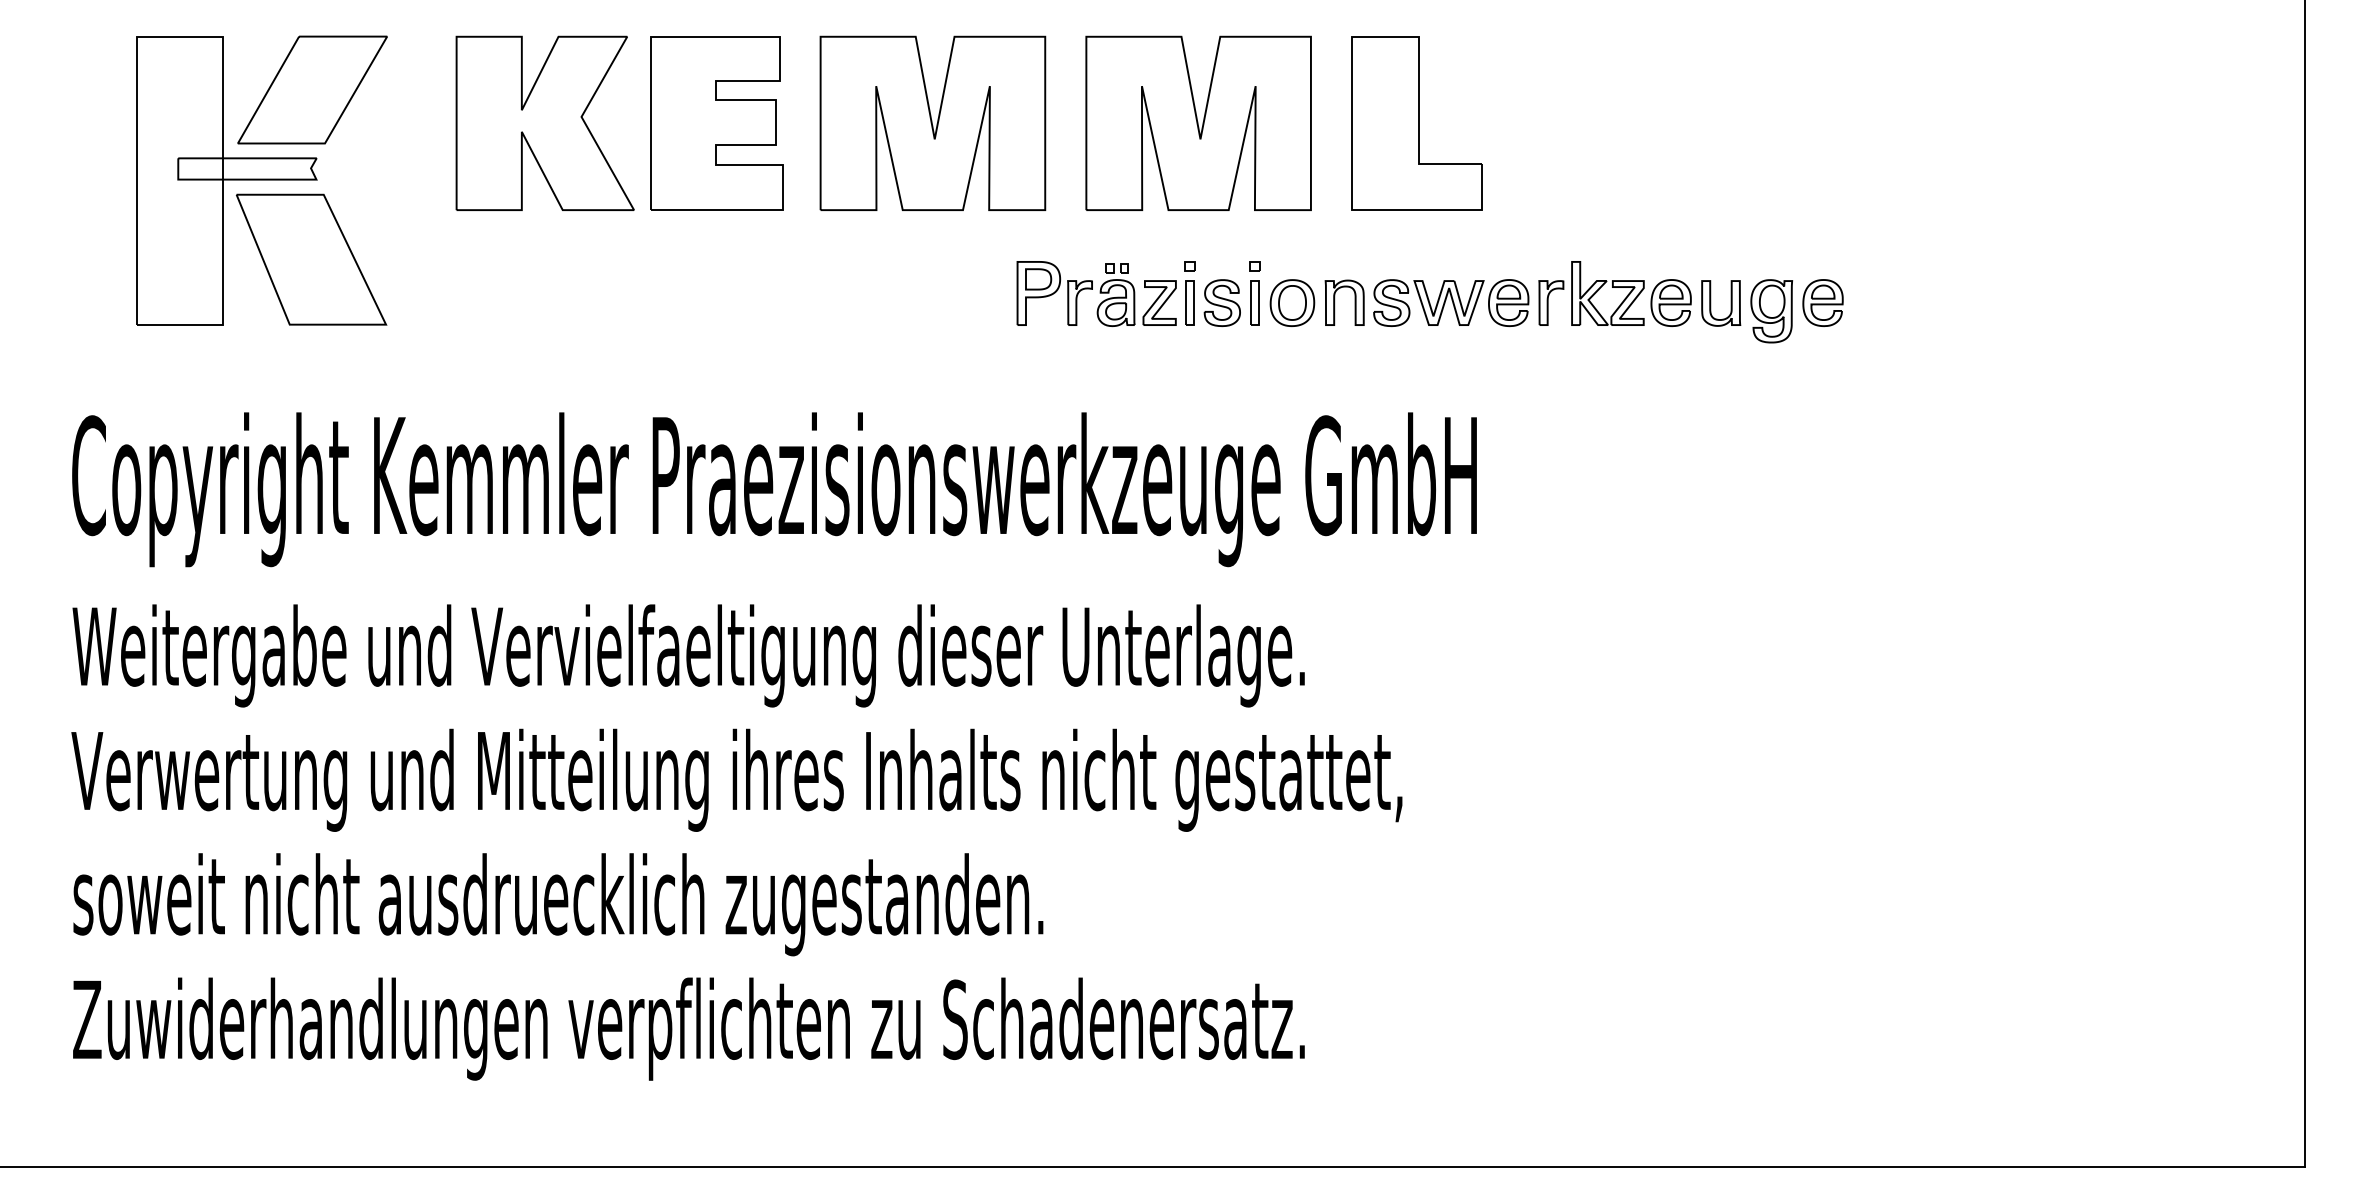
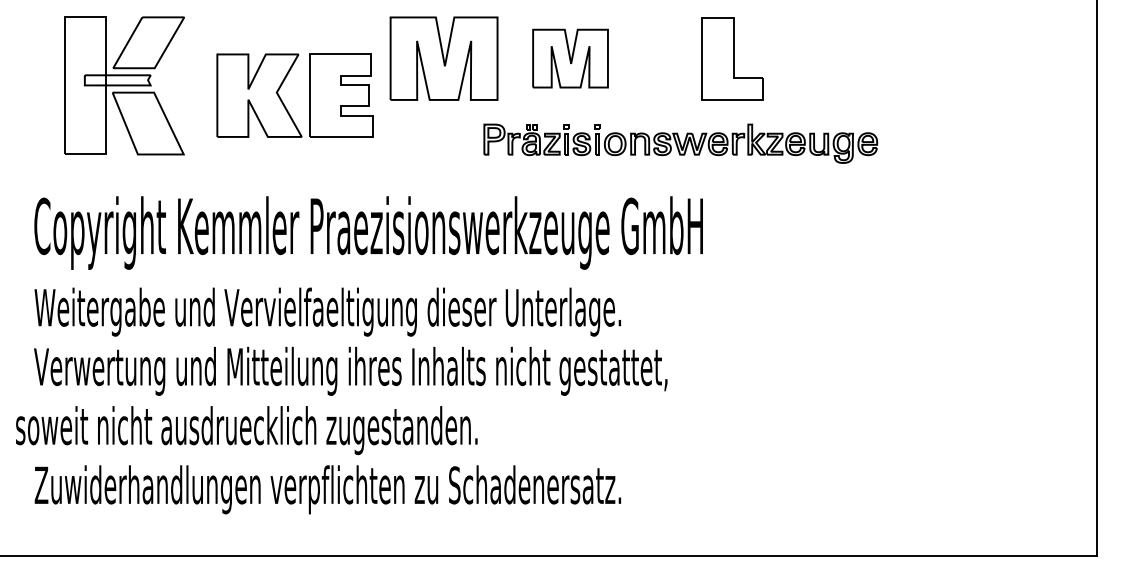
part: (1198, 123) -> (570, 58), size x0.7
part: (1416, 123) -> (732, 58), moved
part: (593, 133) -> (282, 100), moved
text: (557, 904) -> (246, 430), moved

